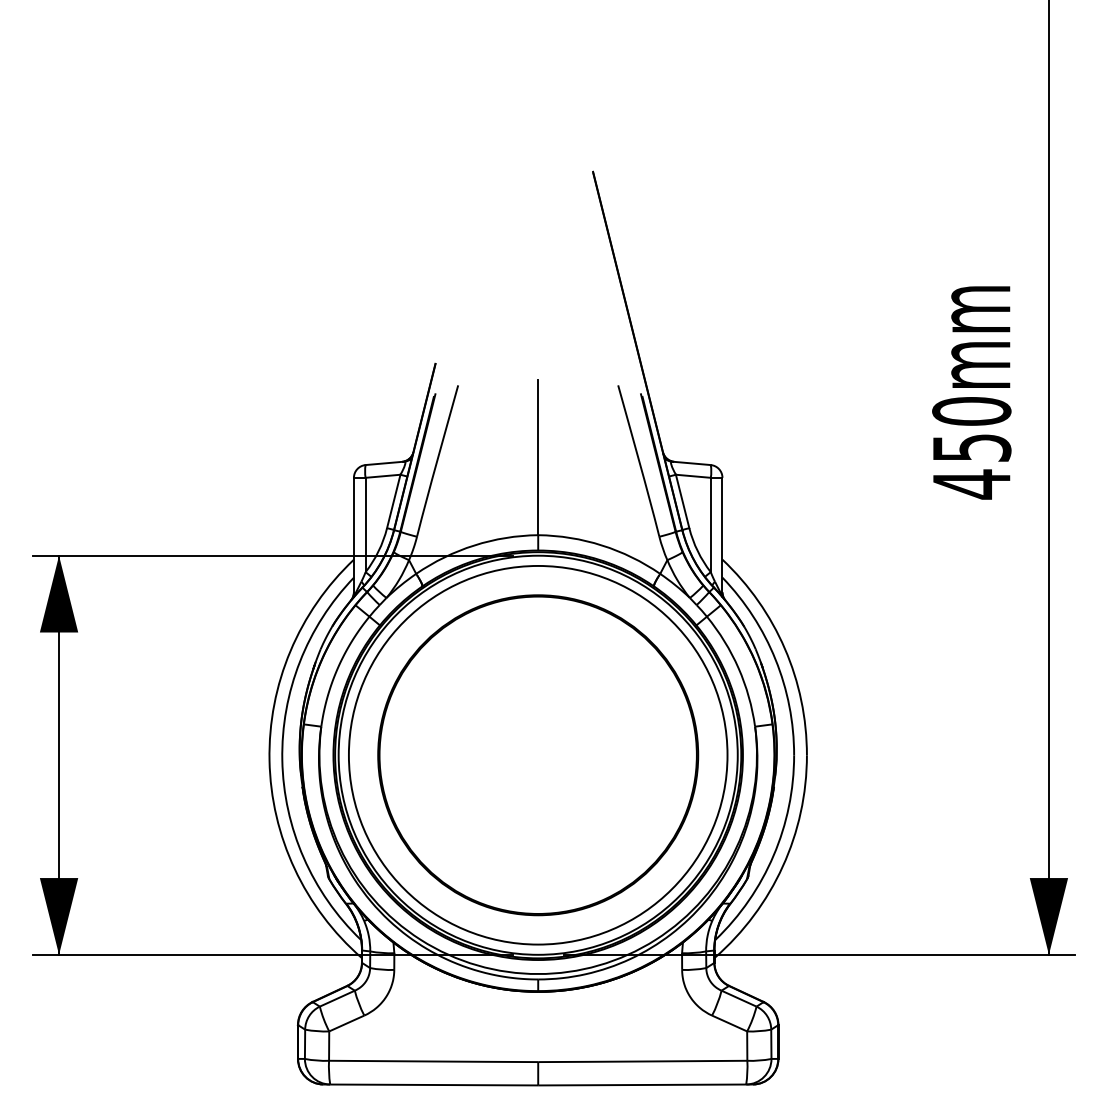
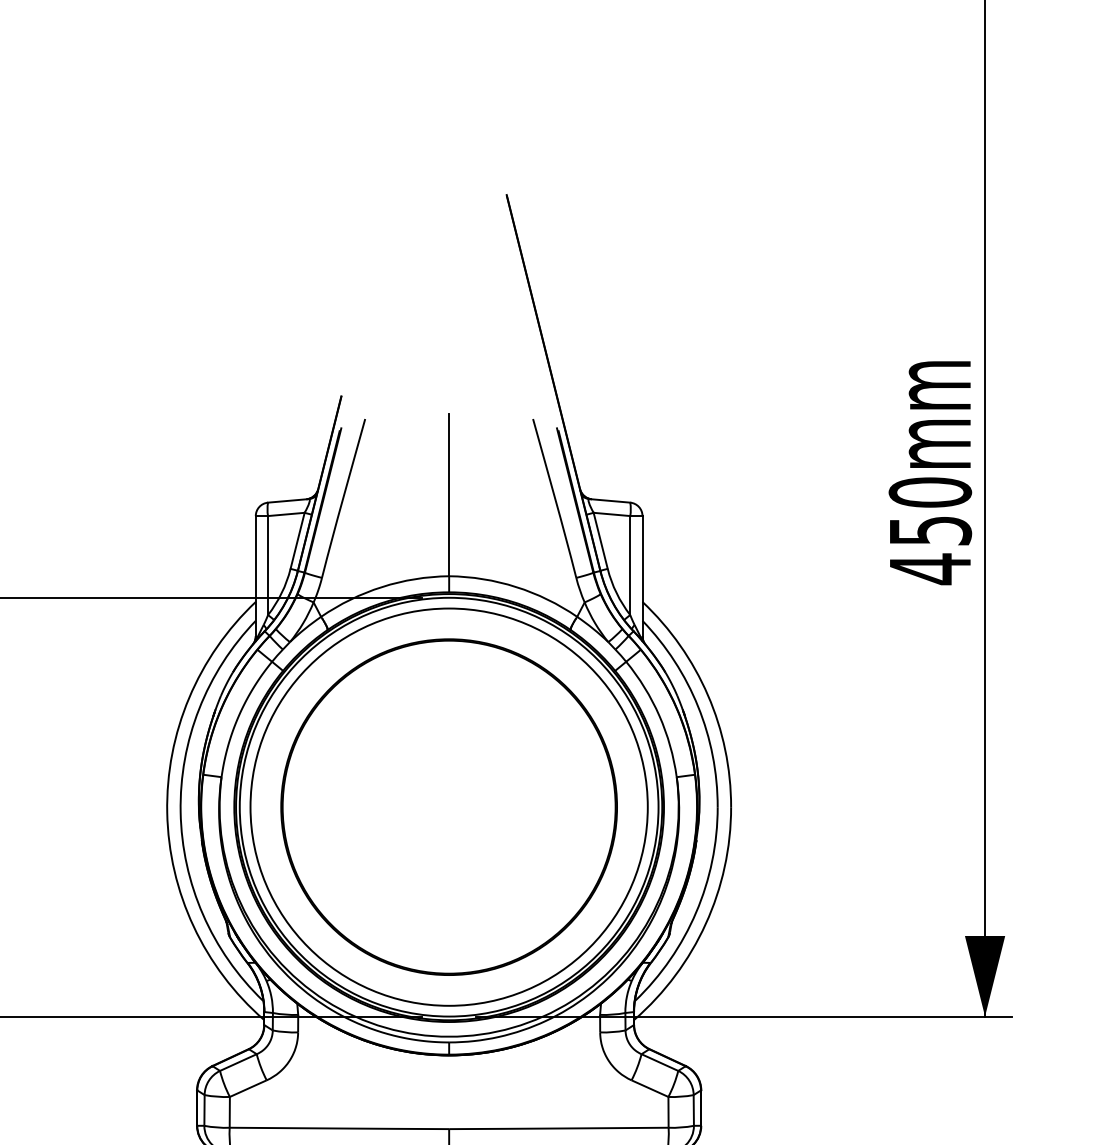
text: (971, 392) -> (930, 472), moved

